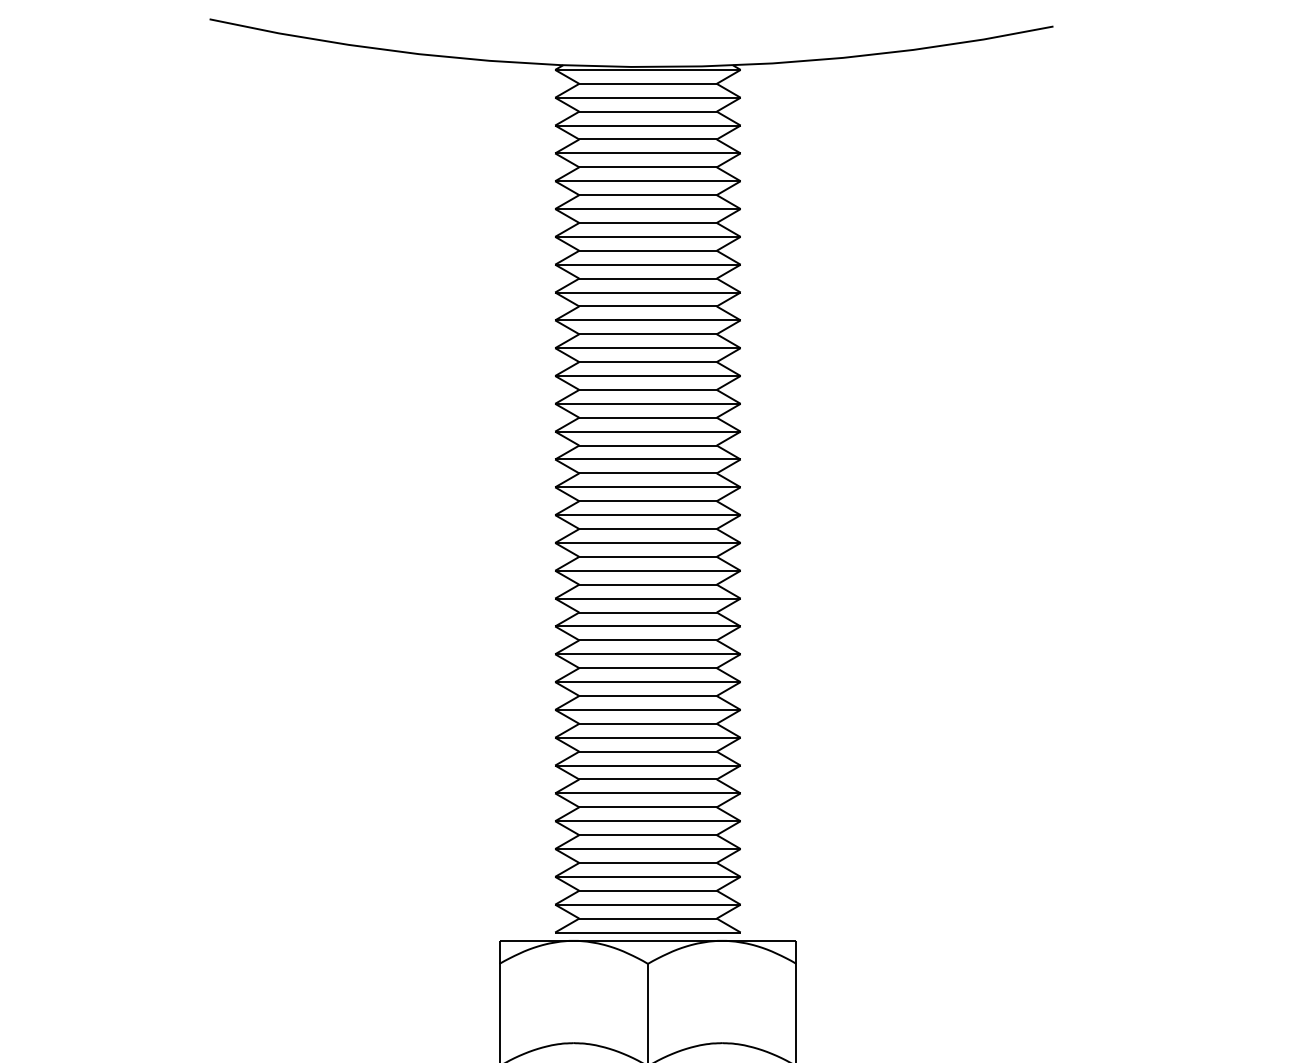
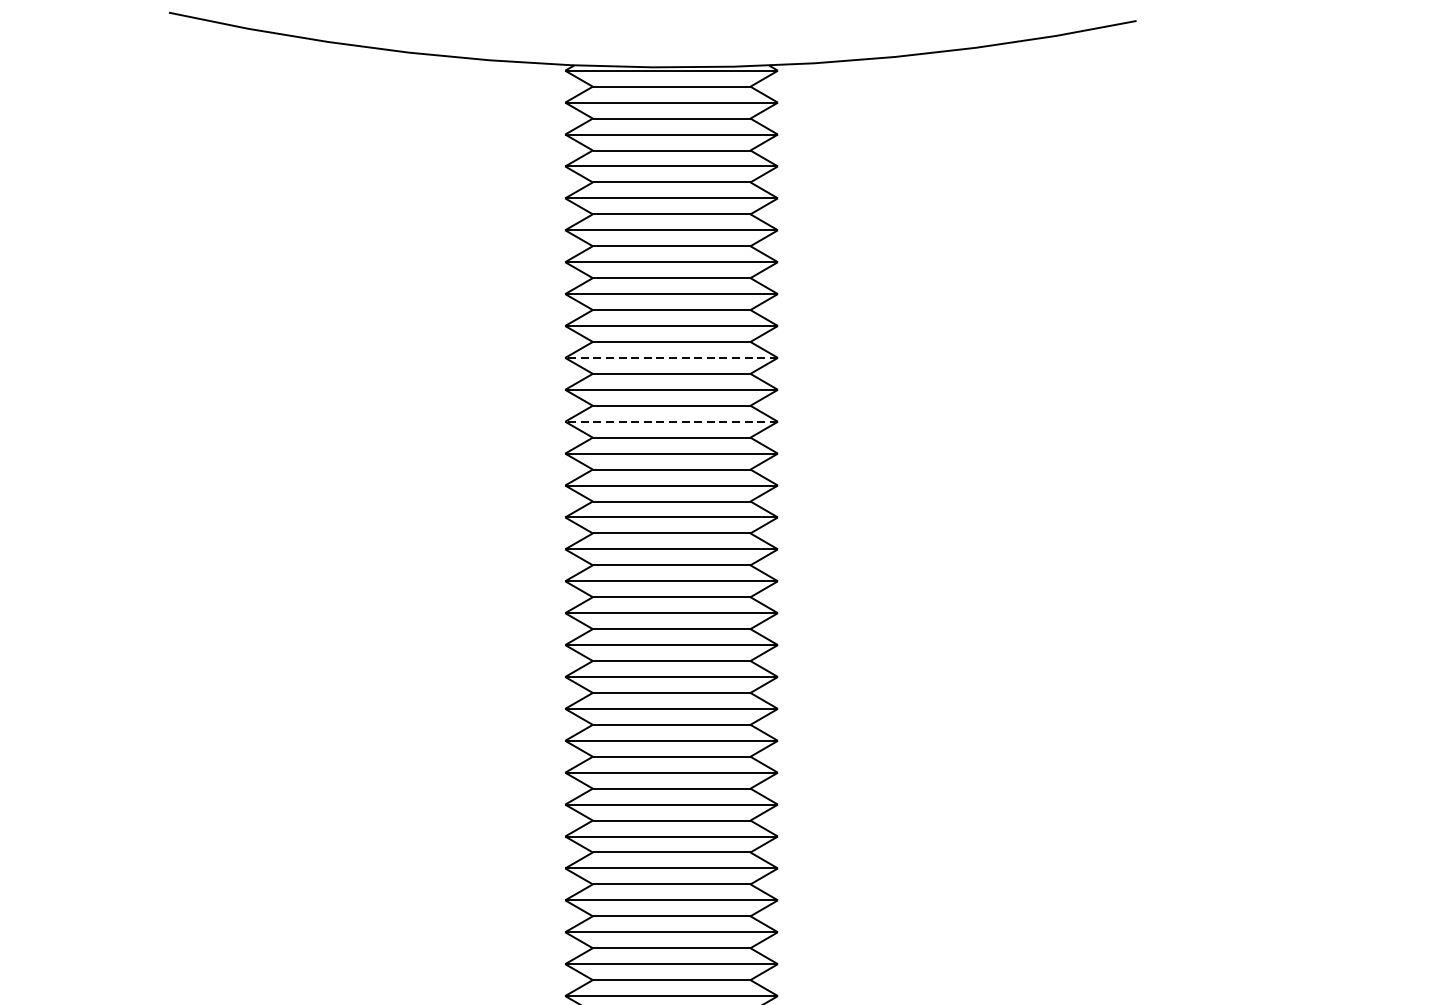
line: (647, 320) -> (671, 358), solid -> dashed
line: (647, 376) -> (671, 422), solid -> dashed

